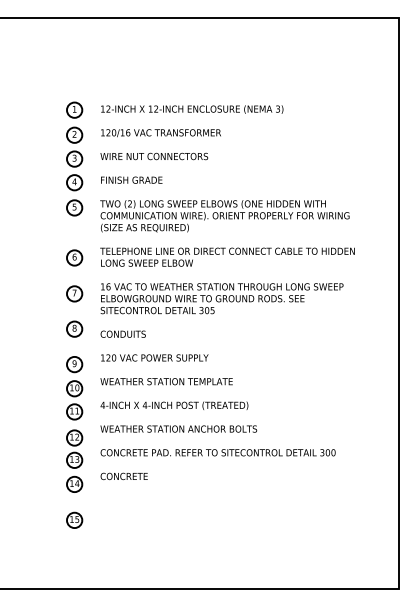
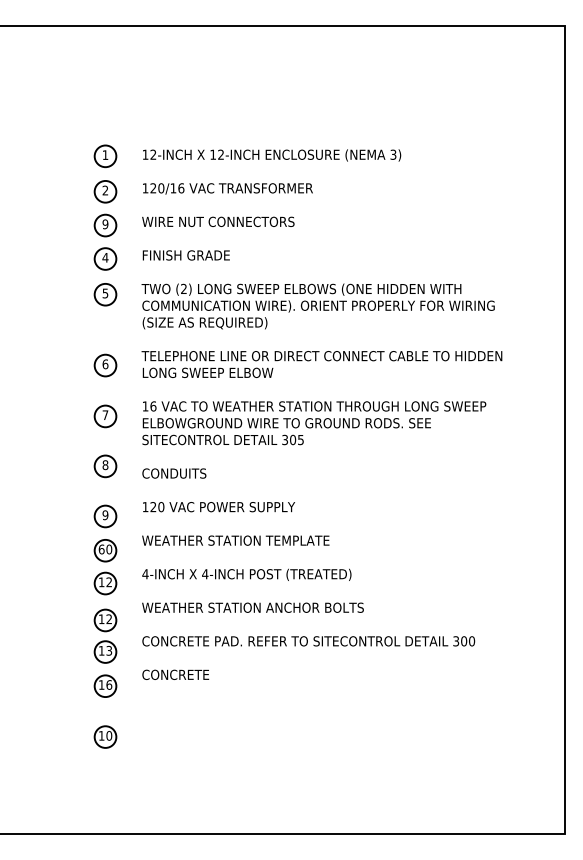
text: (74, 158) -> (105, 224), 3 -> 9
text: (71, 387) -> (101, 549), 10 -> 60
text: (76, 411) -> (108, 582), 11 -> 12
text: (77, 483) -> (109, 684), 14 -> 16
text: (77, 519) -> (109, 735), 15 -> 10

